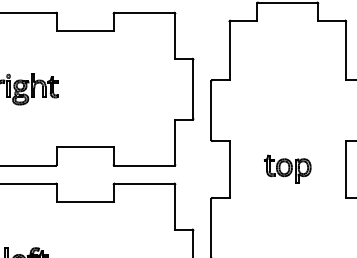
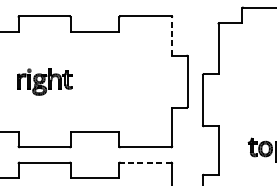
line: (175, 36) -> (172, 36), solid -> dashed
line: (144, 183) -> (145, 162), solid -> dashed

